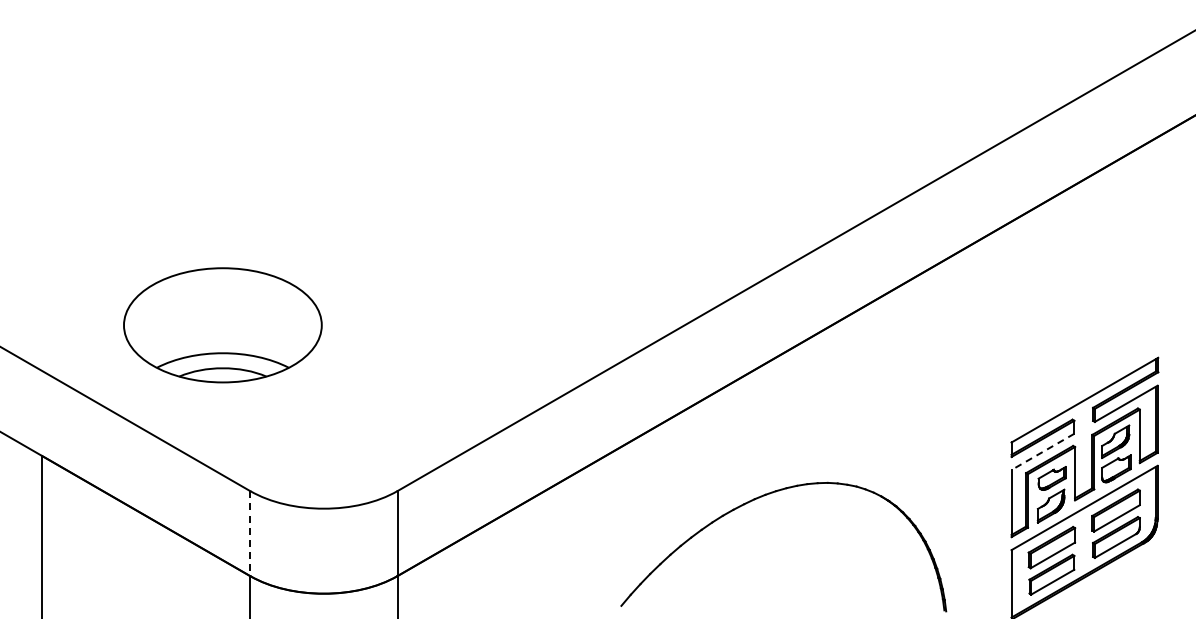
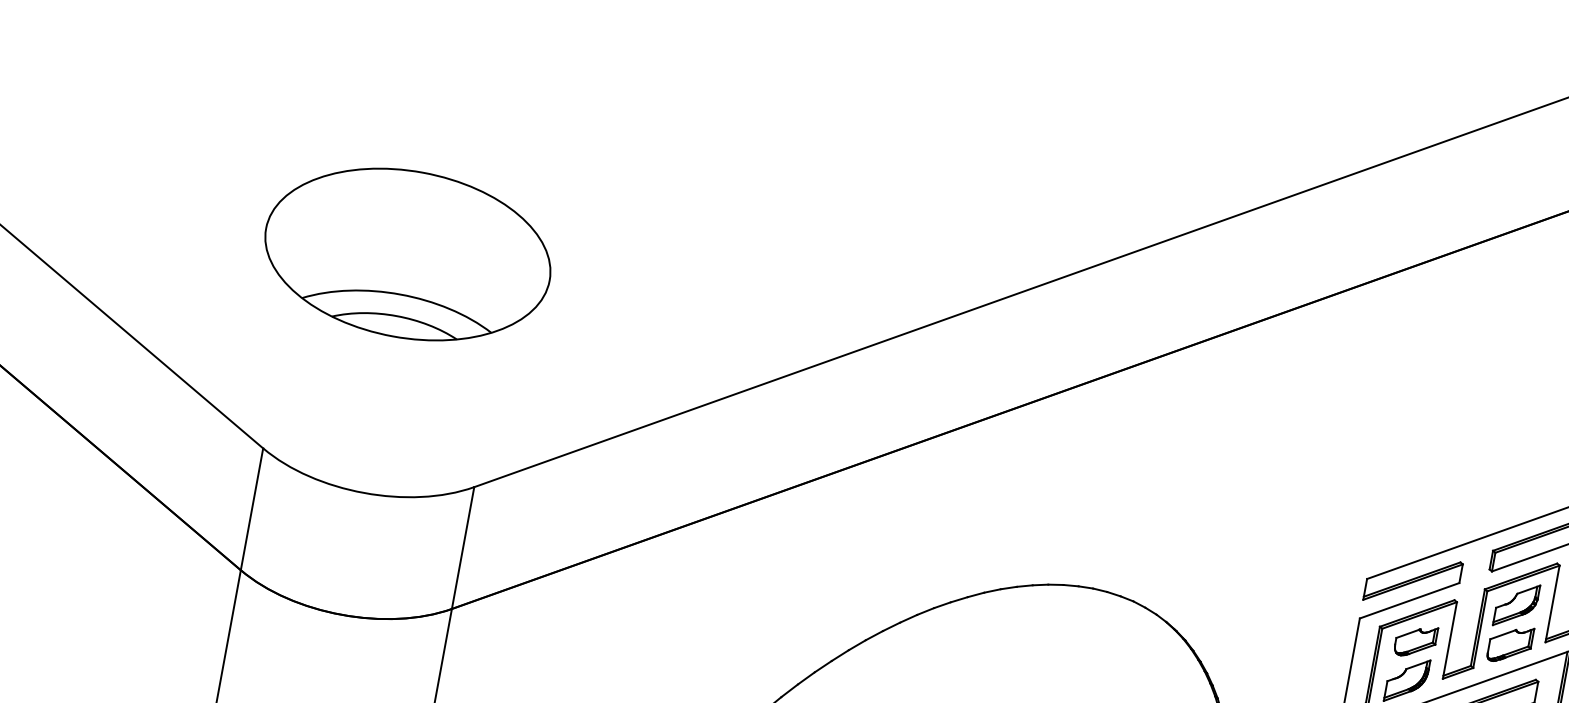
part: (222, 325) -> (407, 254), moved
line: (1042, 452) -> (1408, 601), dashed -> solid
line: (250, 533) -> (252, 509), dashed -> solid

